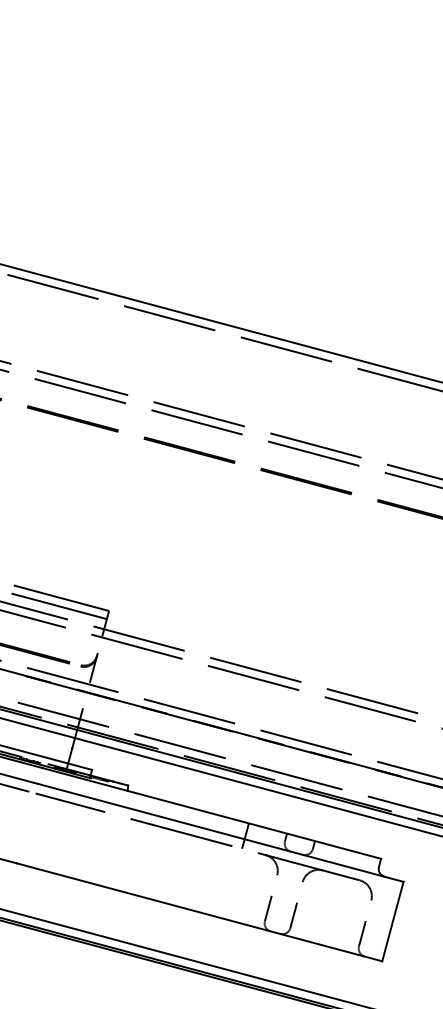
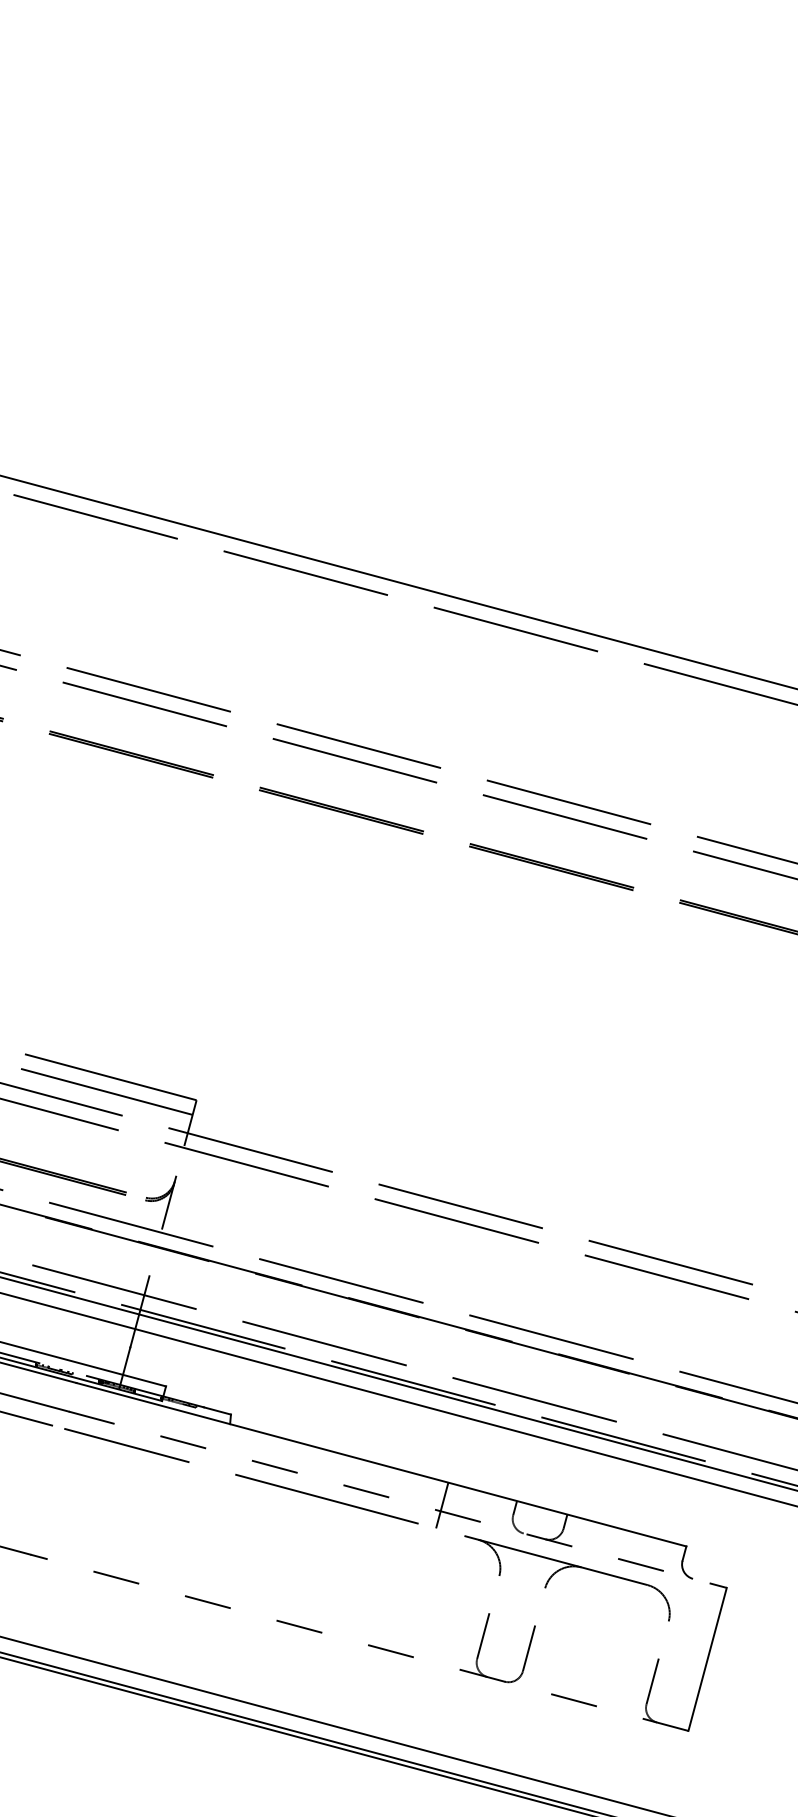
line: (221, 833) -> (399, 1500), solid -> dashed
line: (199, 912) -> (359, 1643), solid -> dashed

